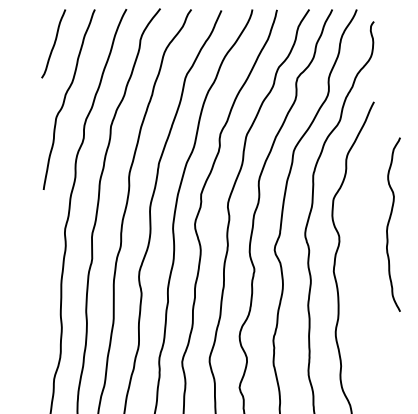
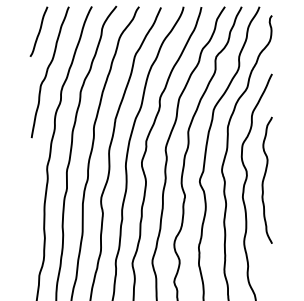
curve: (389, 223) -> (264, 179), moved

